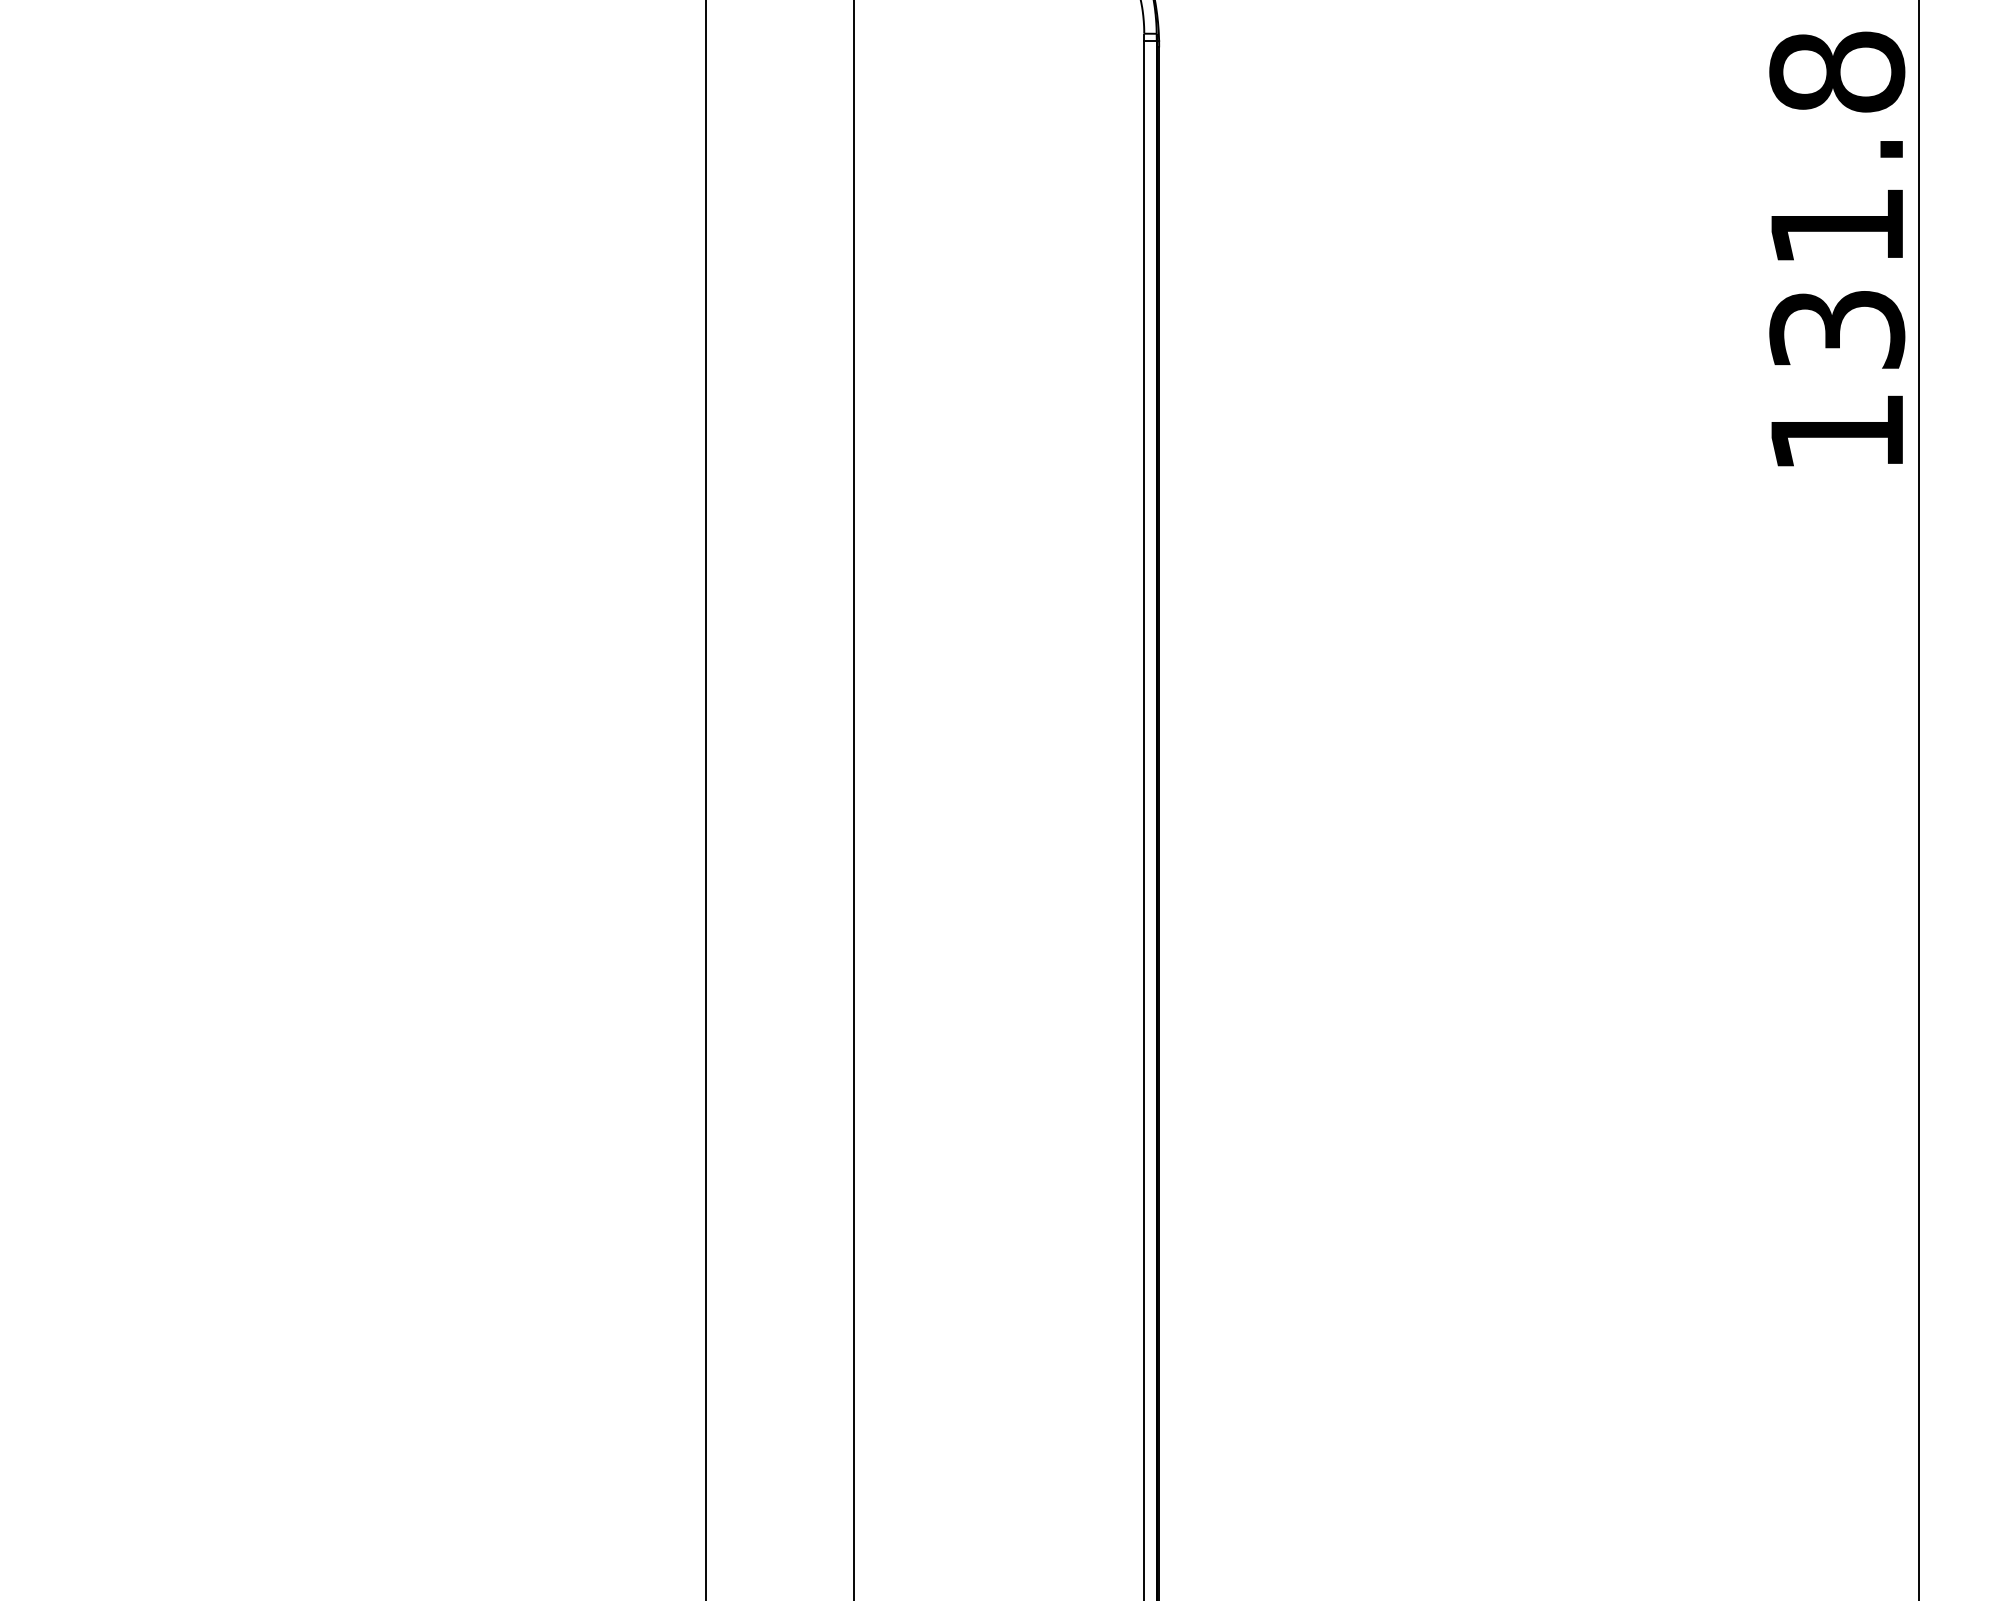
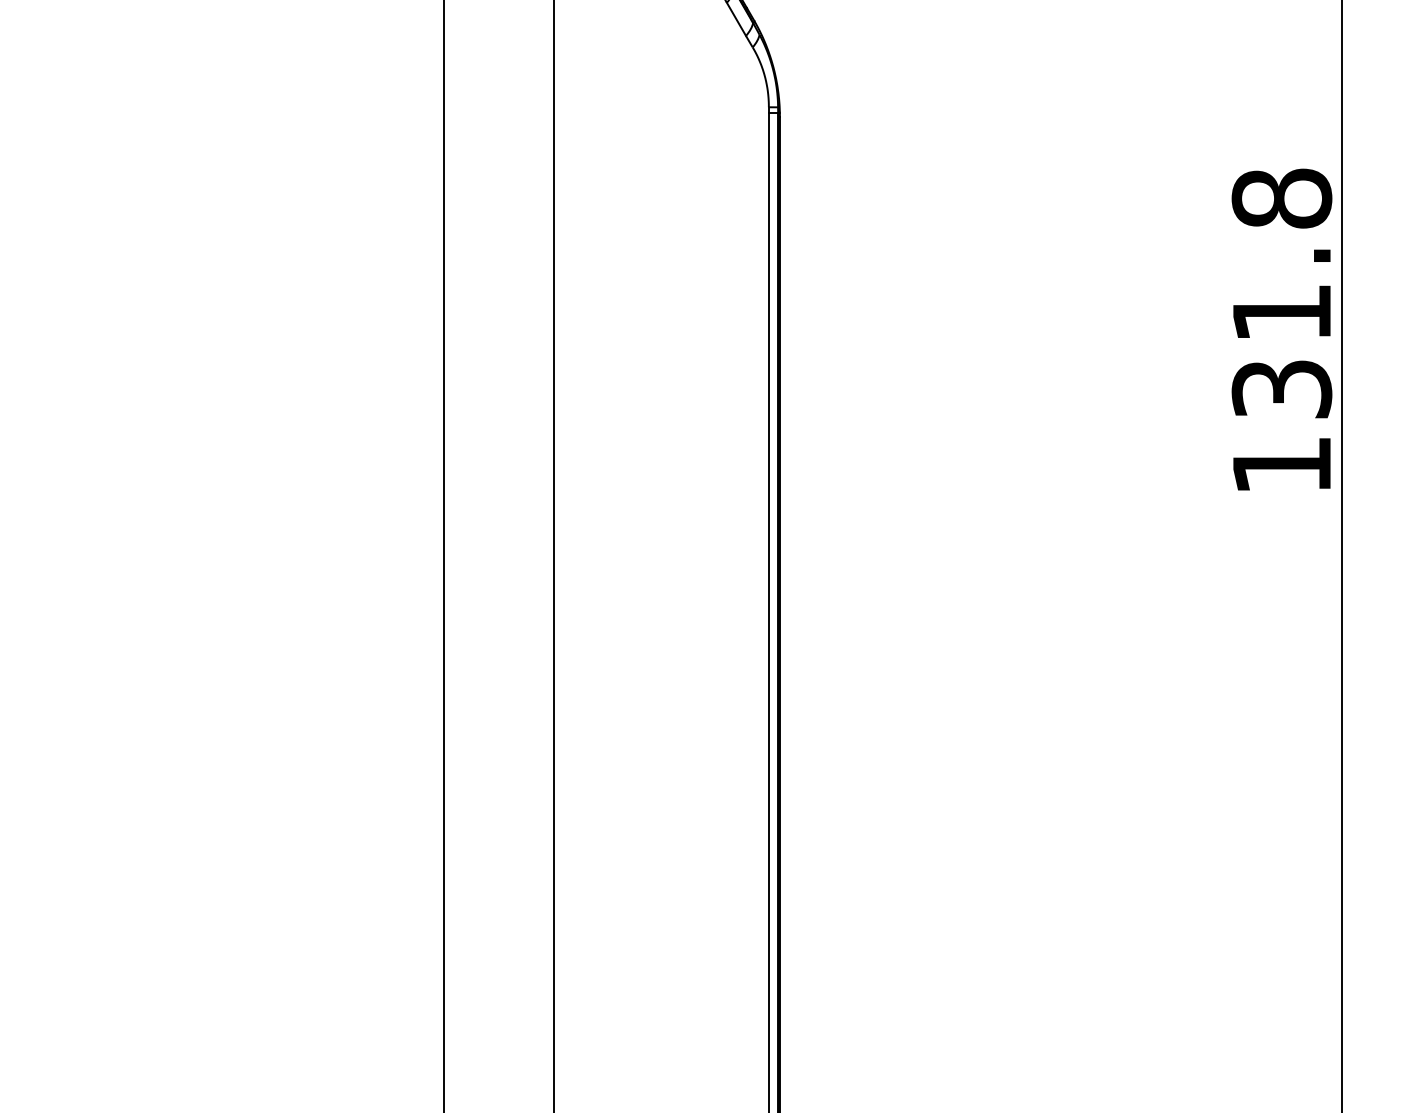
text: (1837, 248) -> (1282, 329), moved

